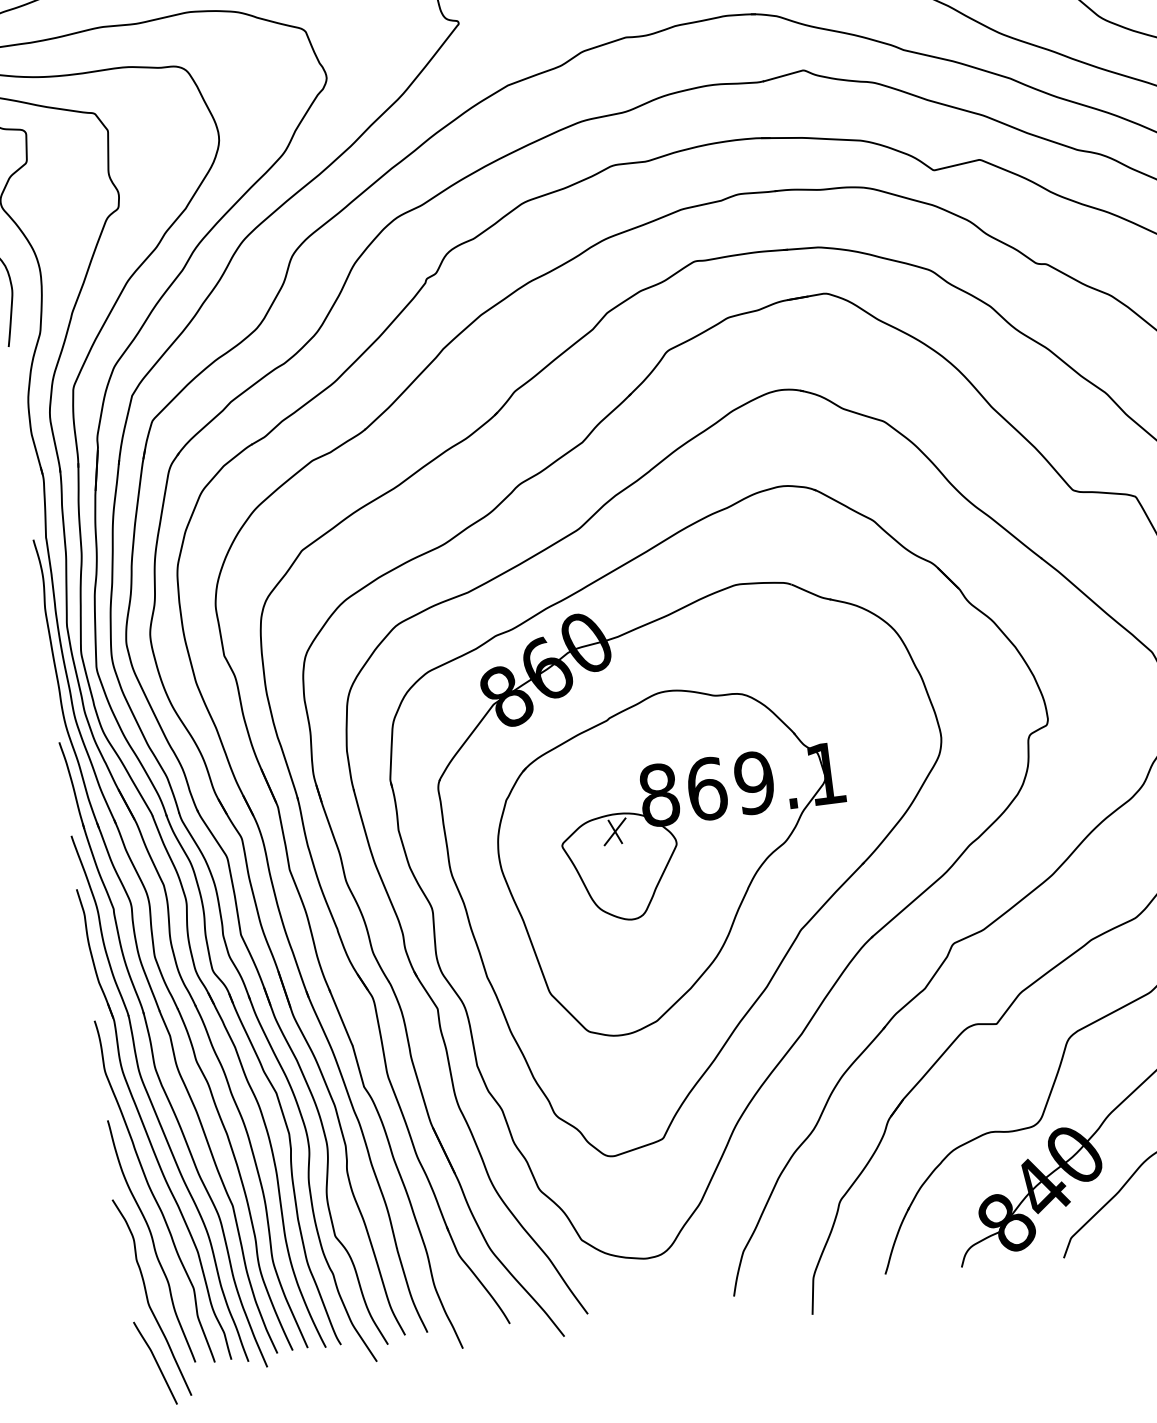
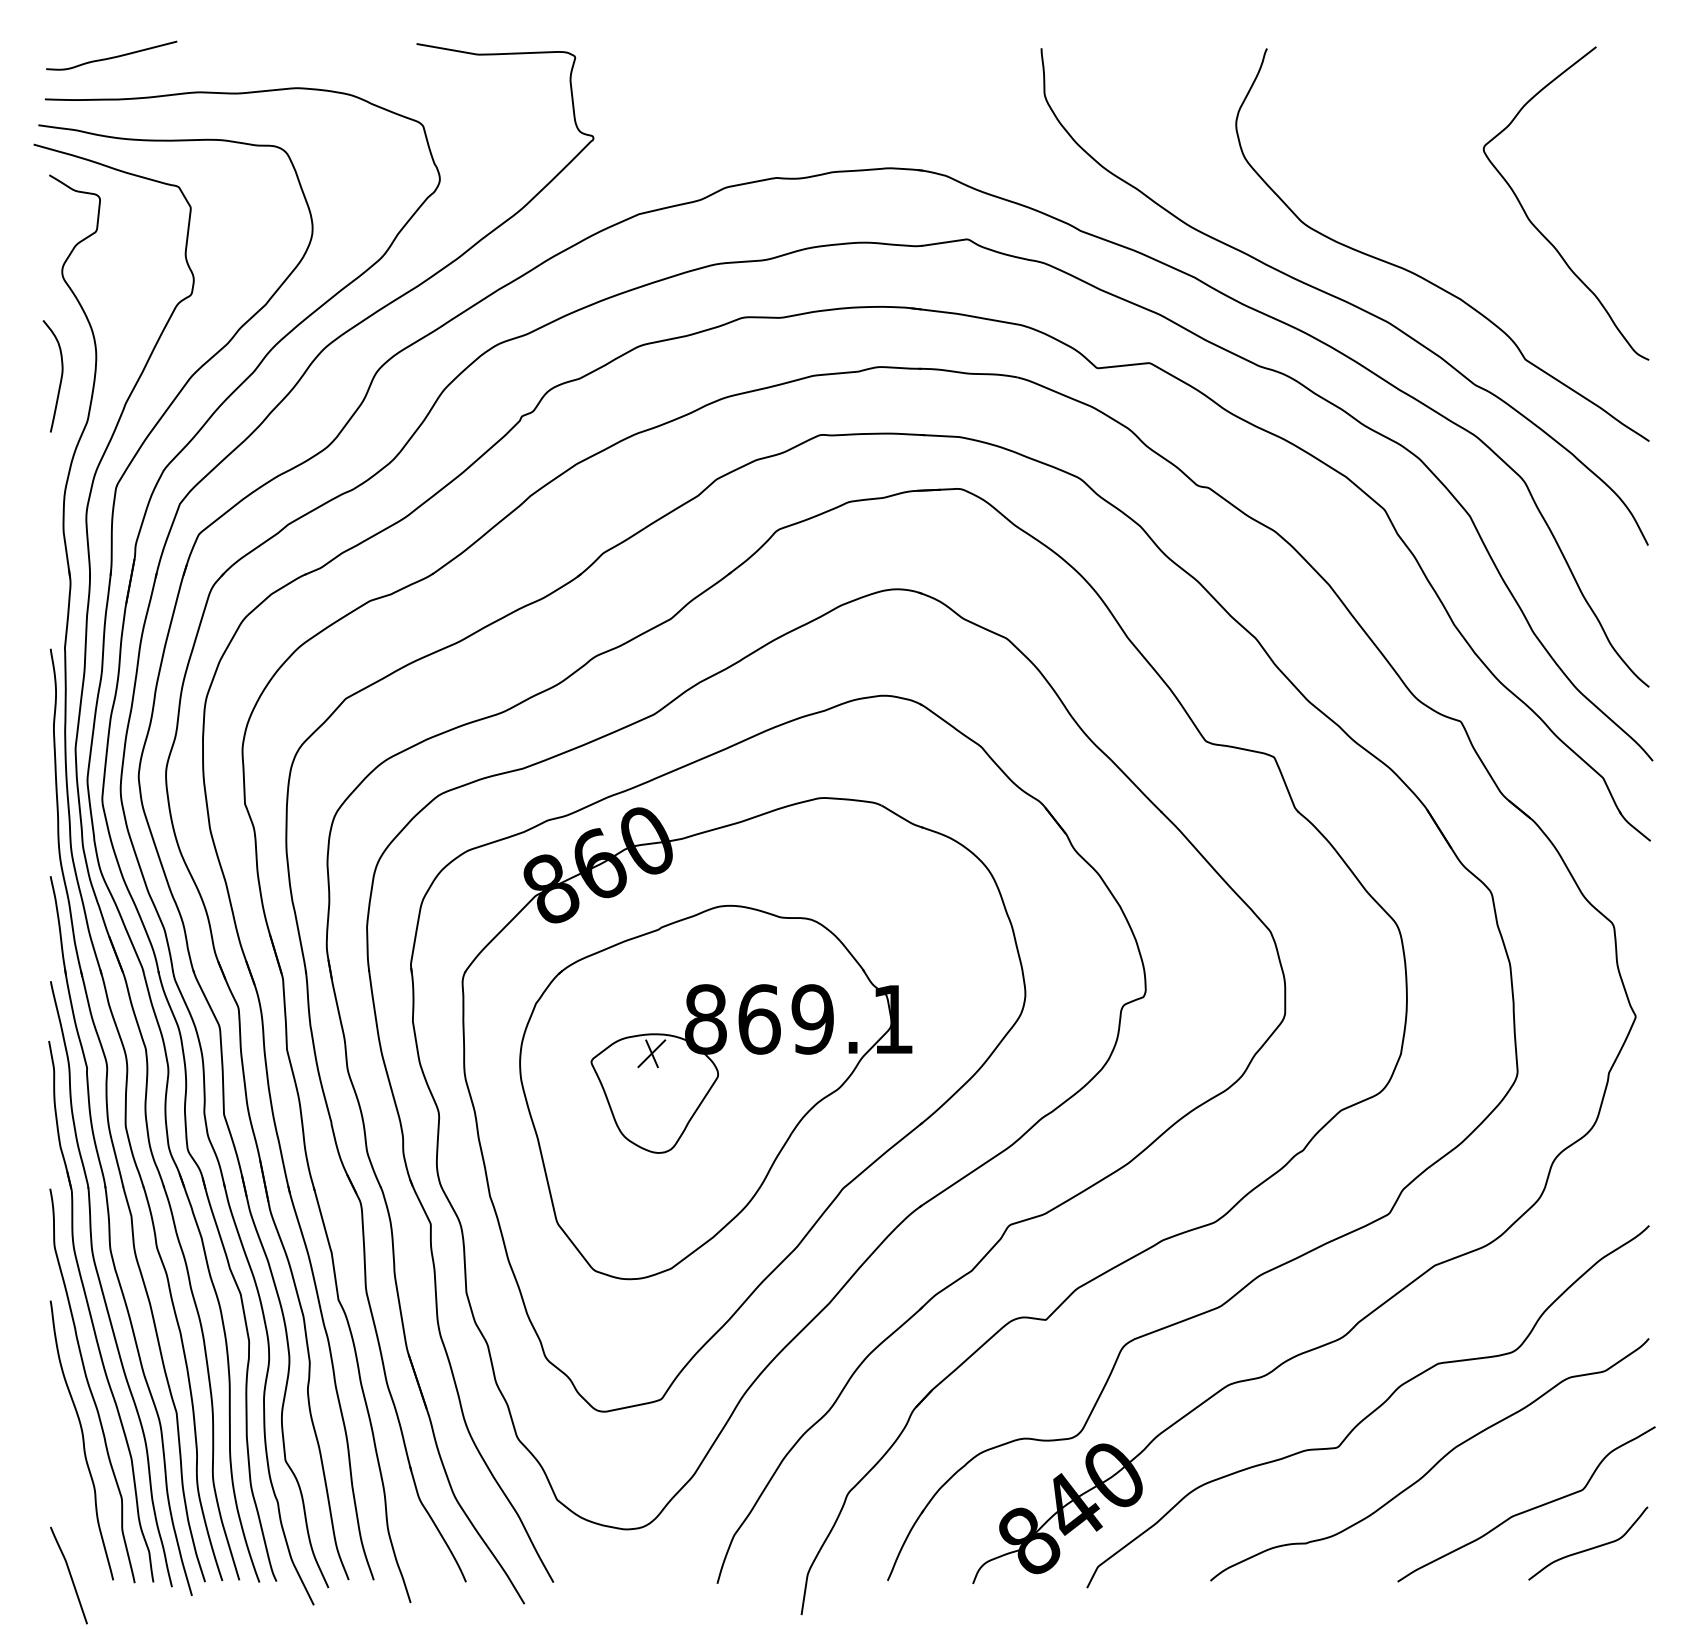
curve: (148, 1299) -> (70, 1504), removed

